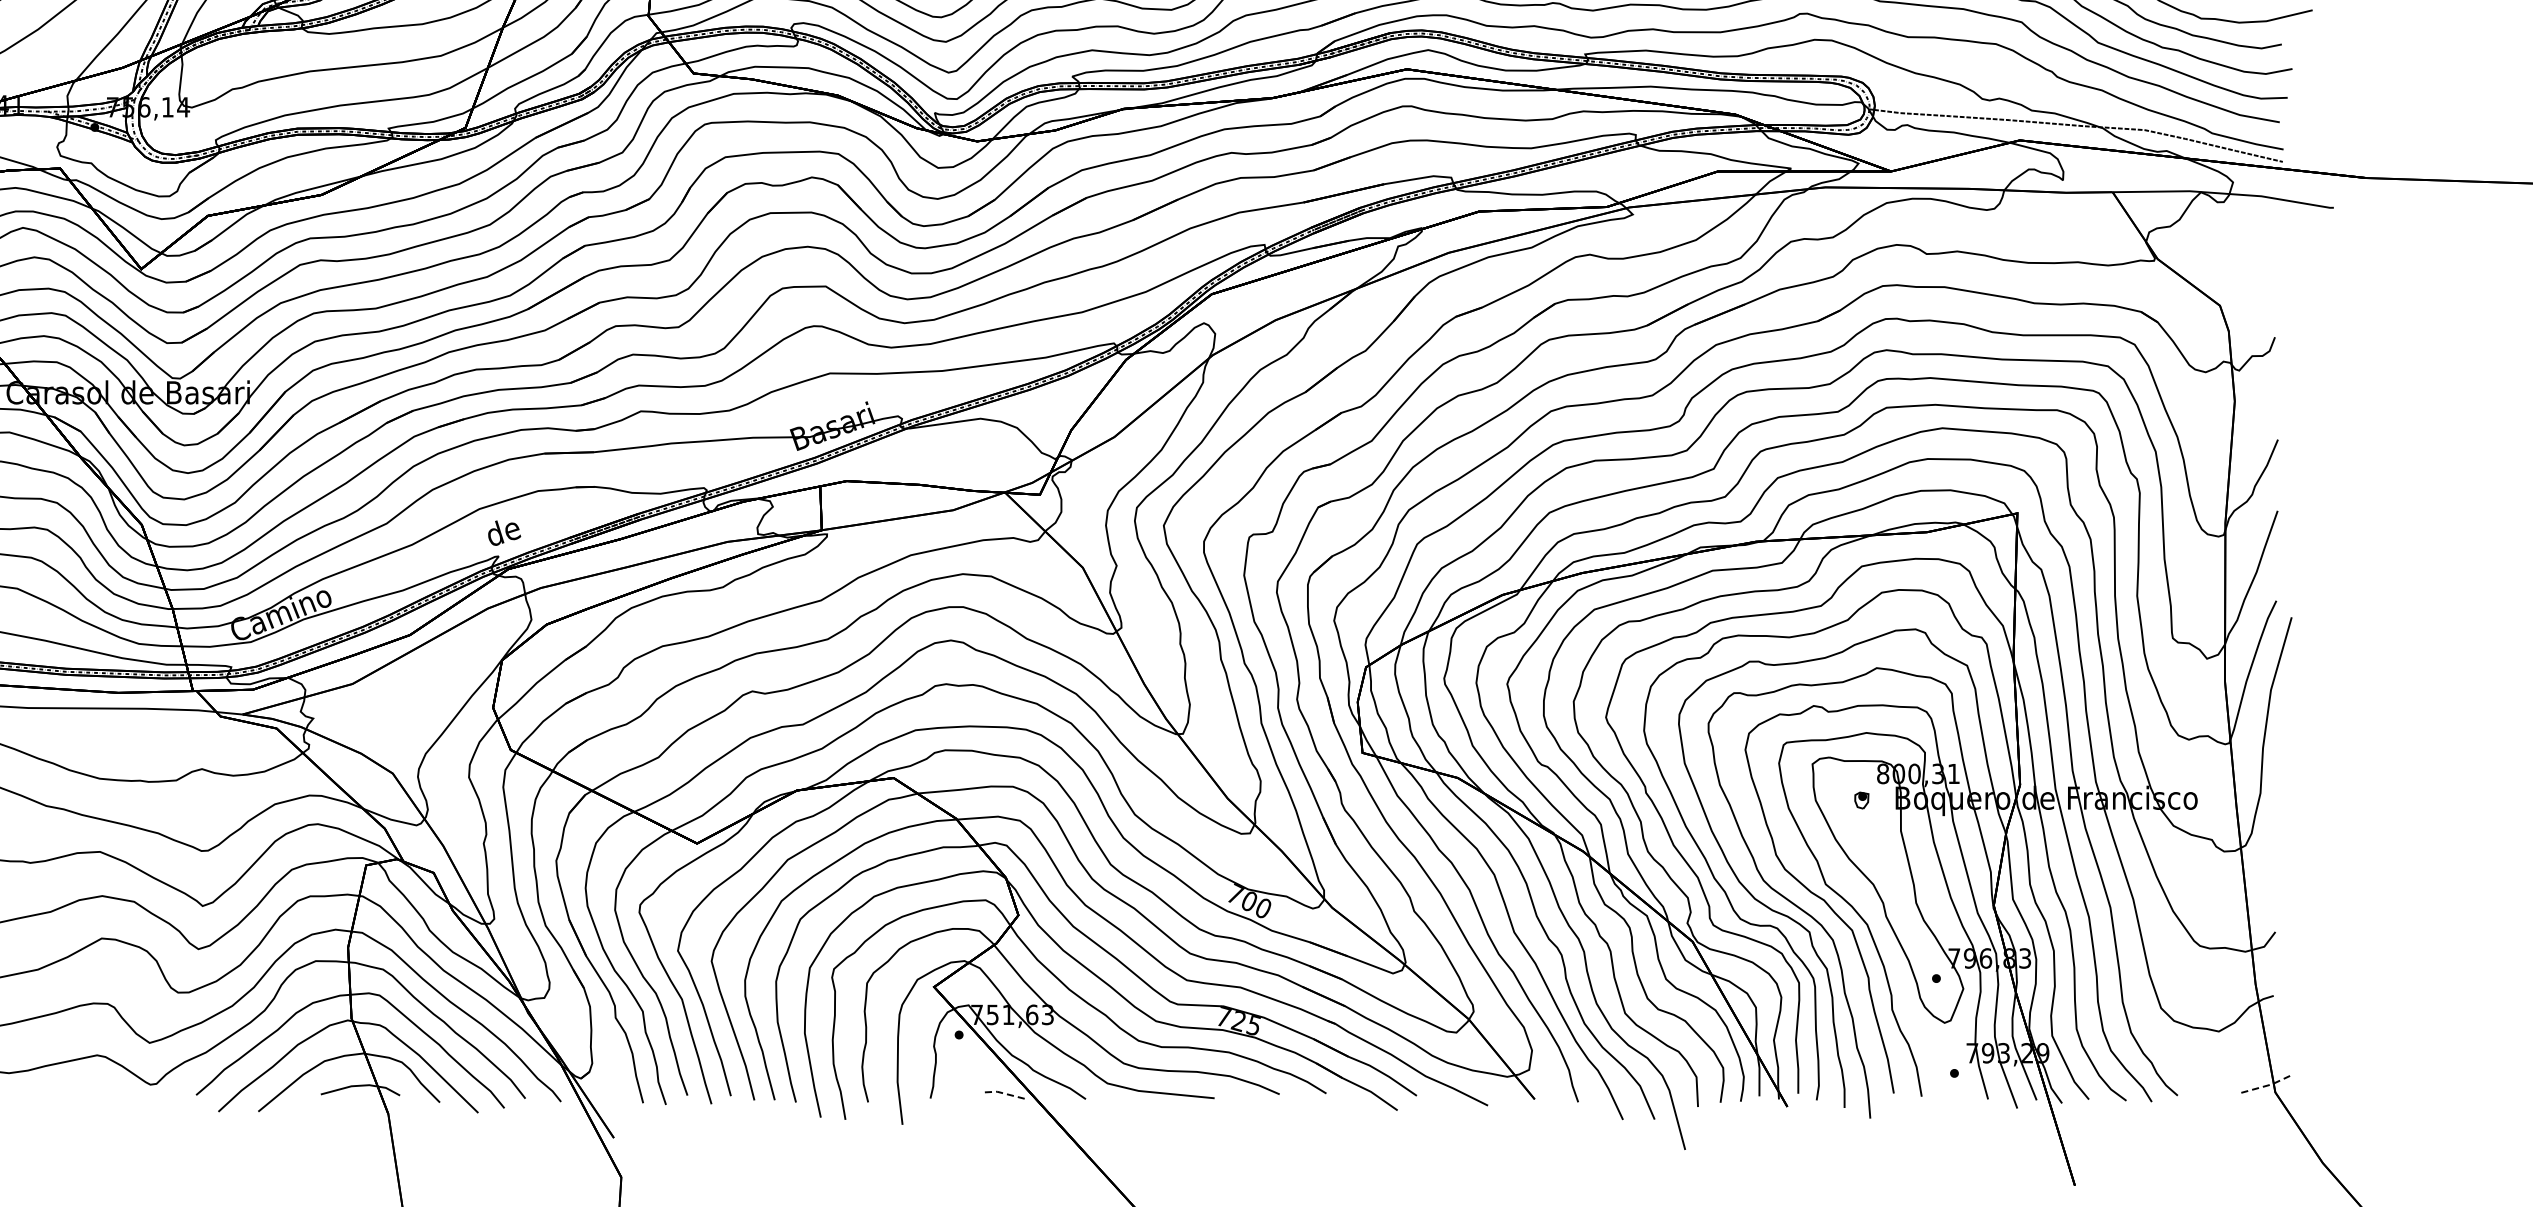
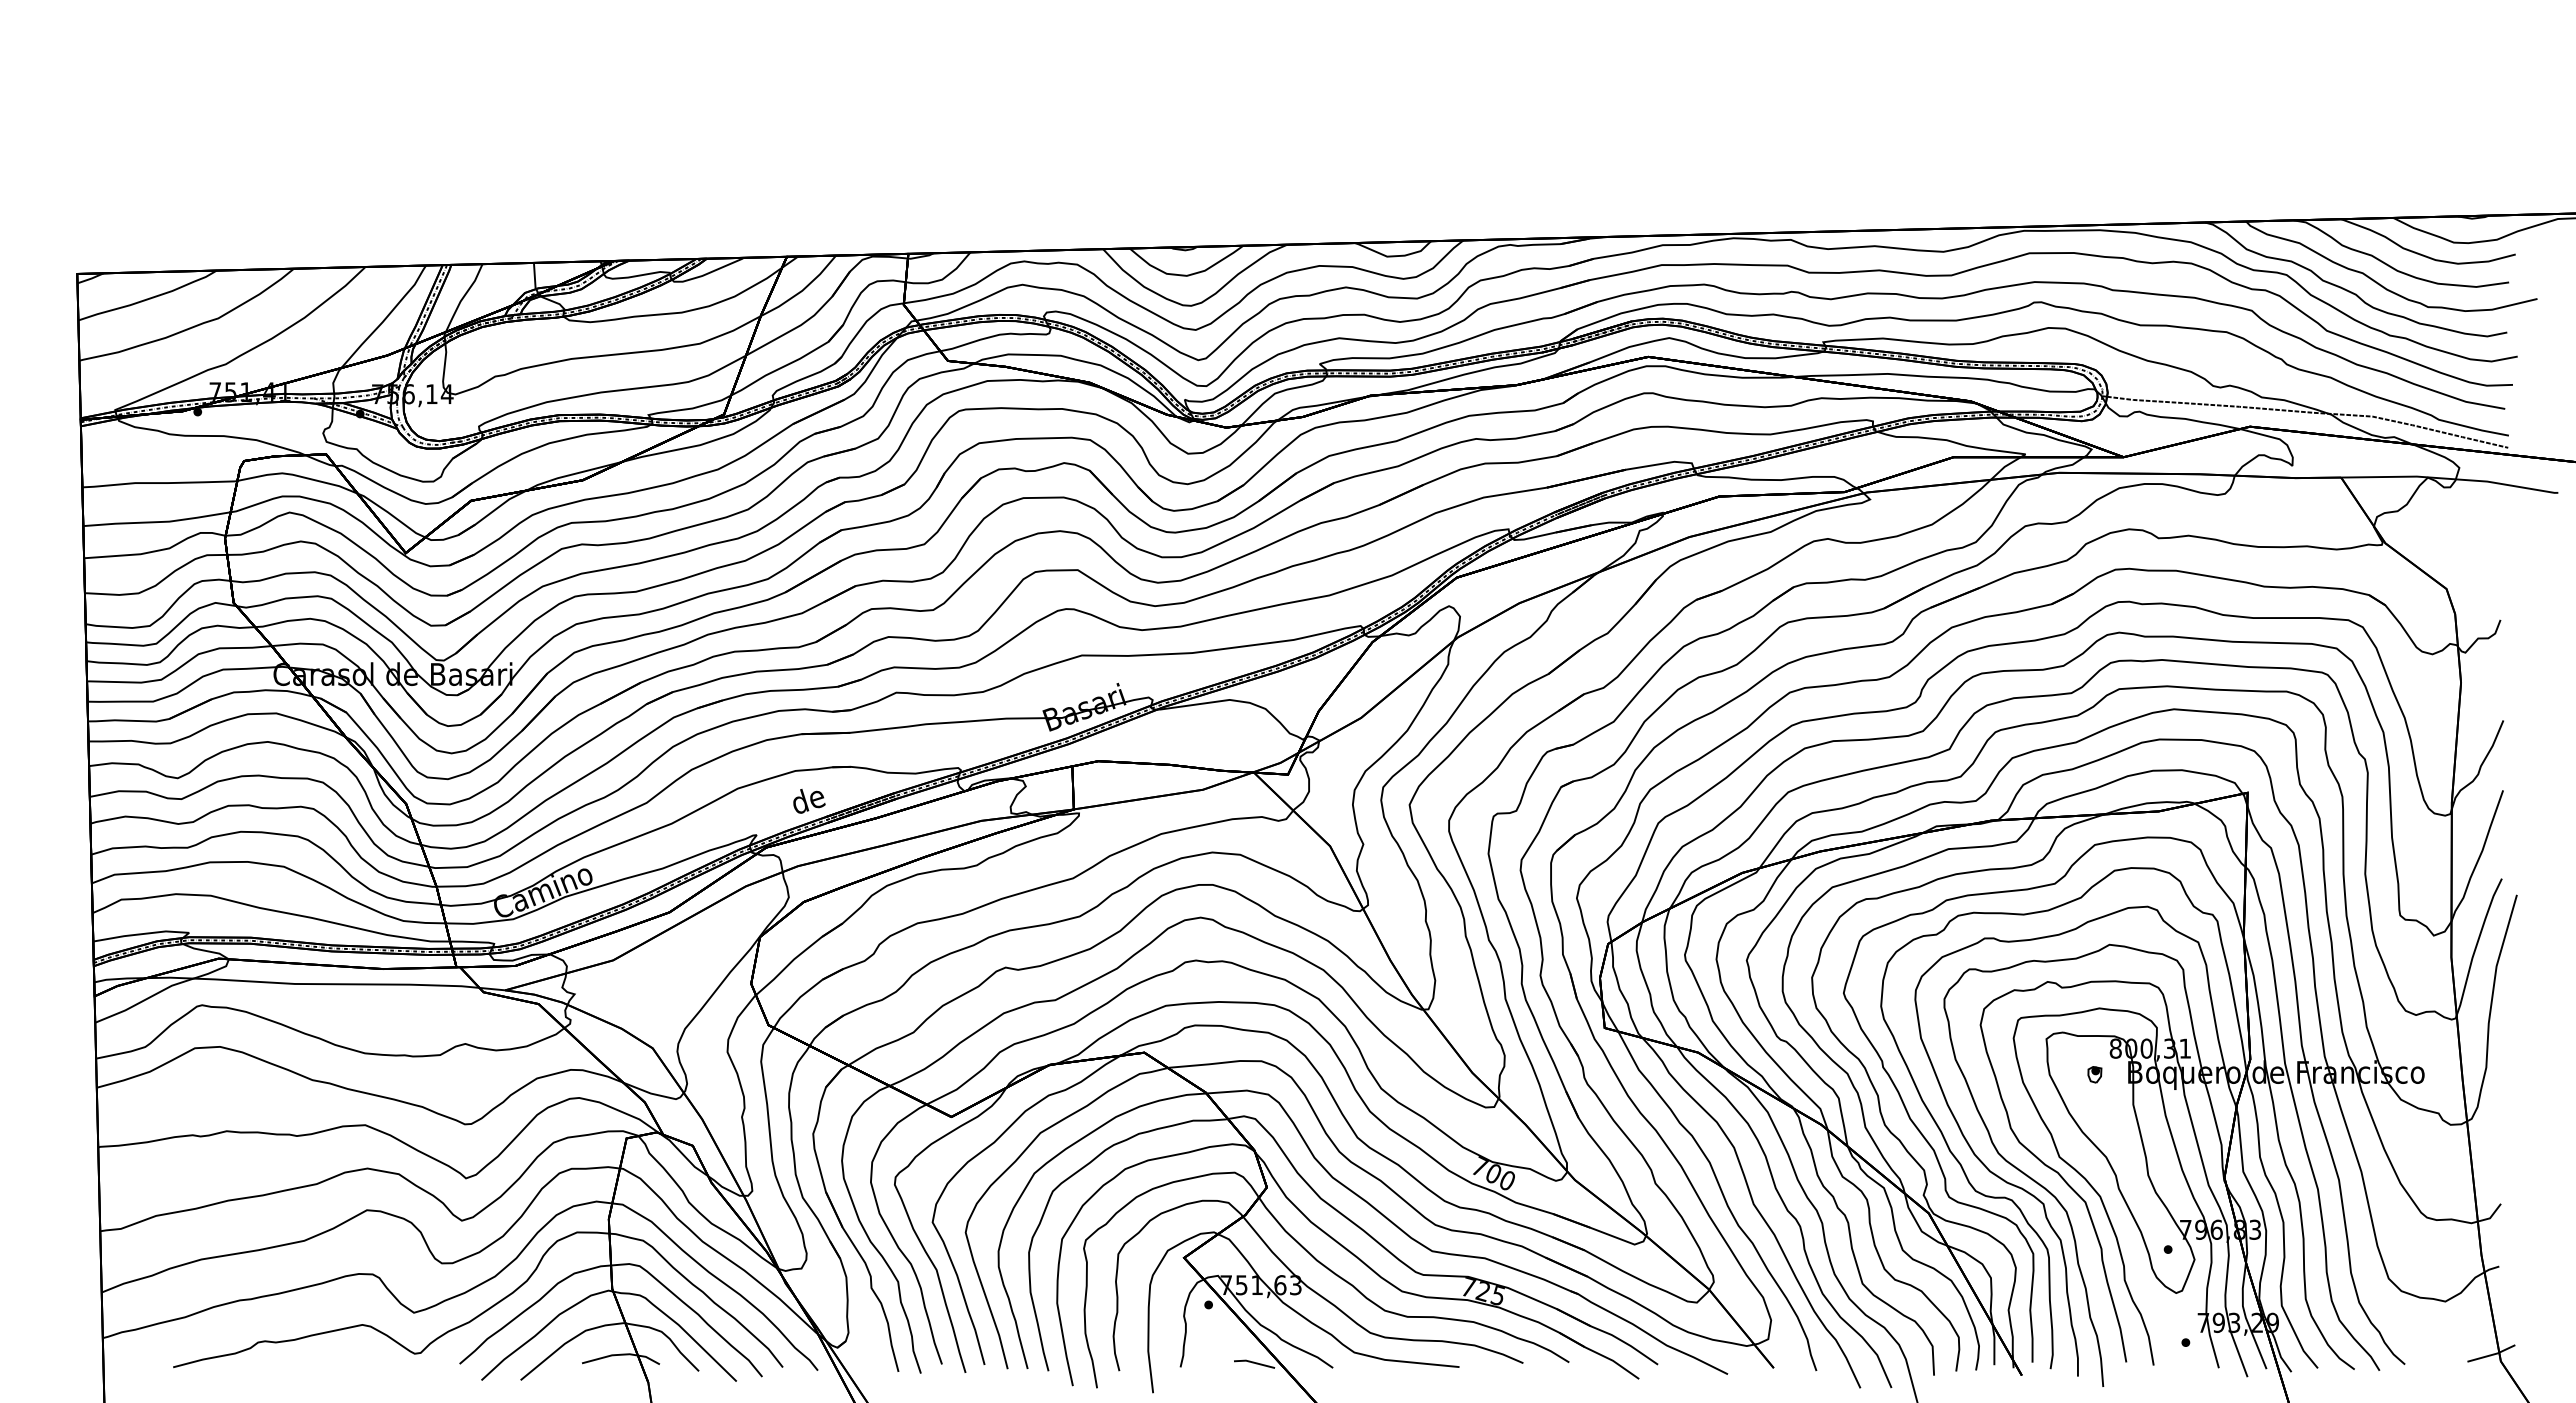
text: (504, 533) -> (809, 801), moved
line: (2266, 1085) -> (2492, 1354), dashed -> solid
line: (1004, 1093) -> (1253, 1362), dashed -> solid

